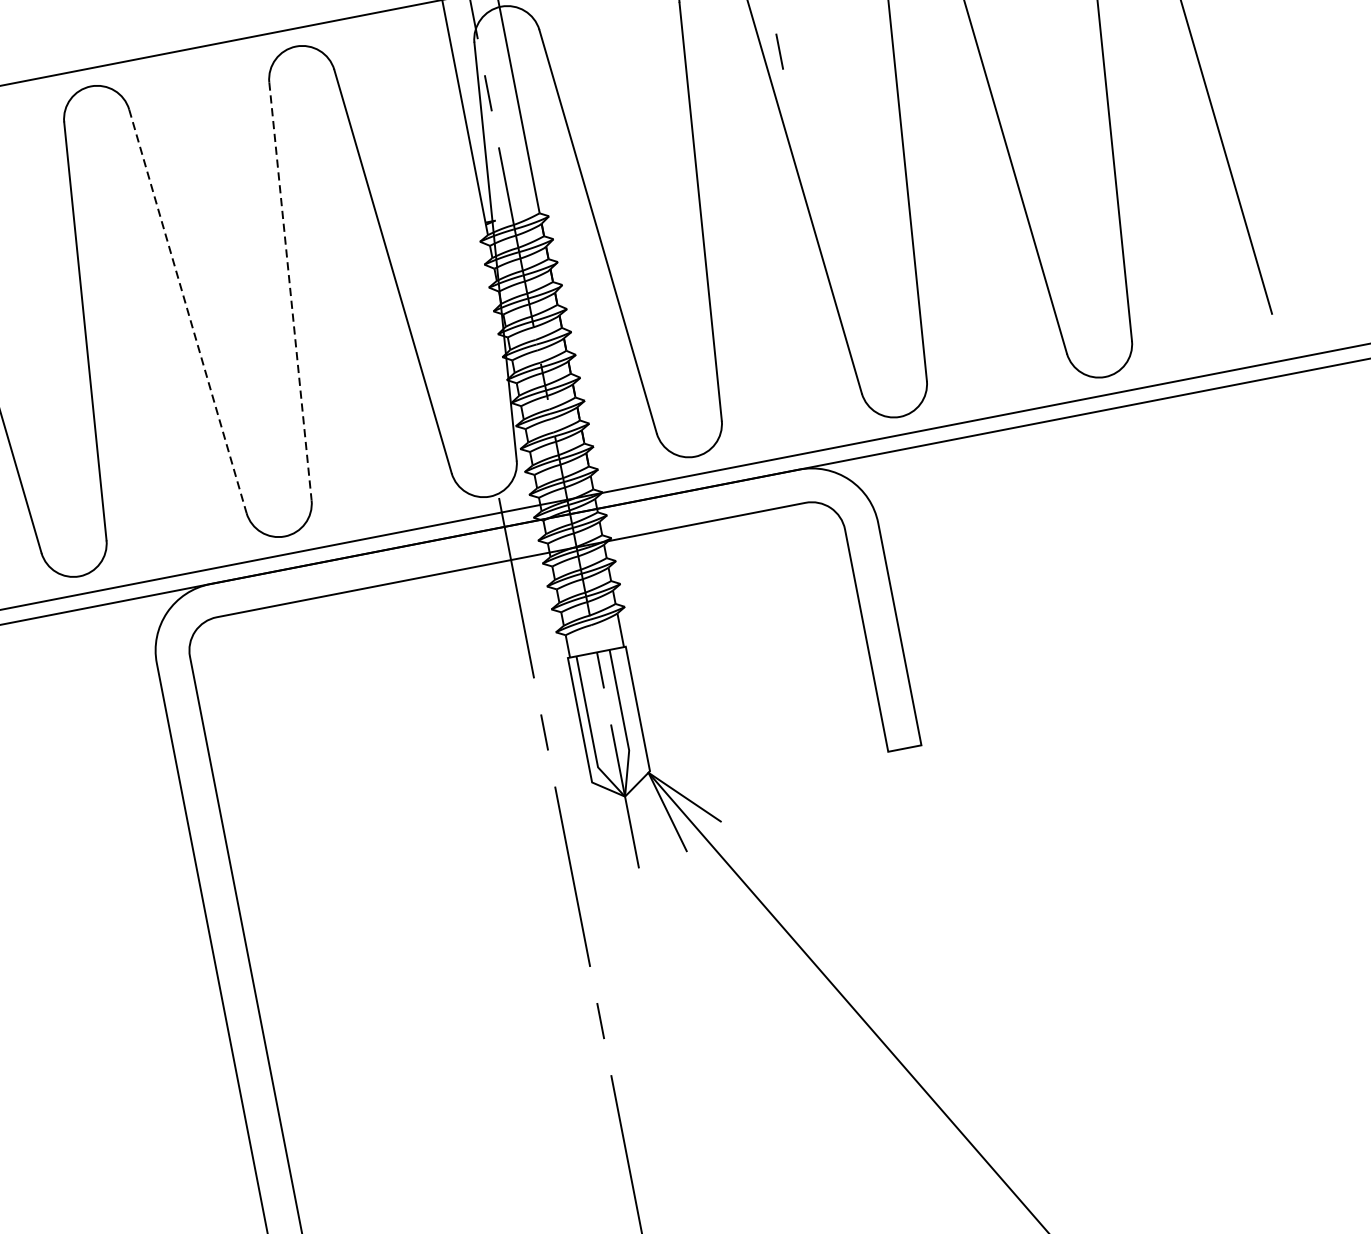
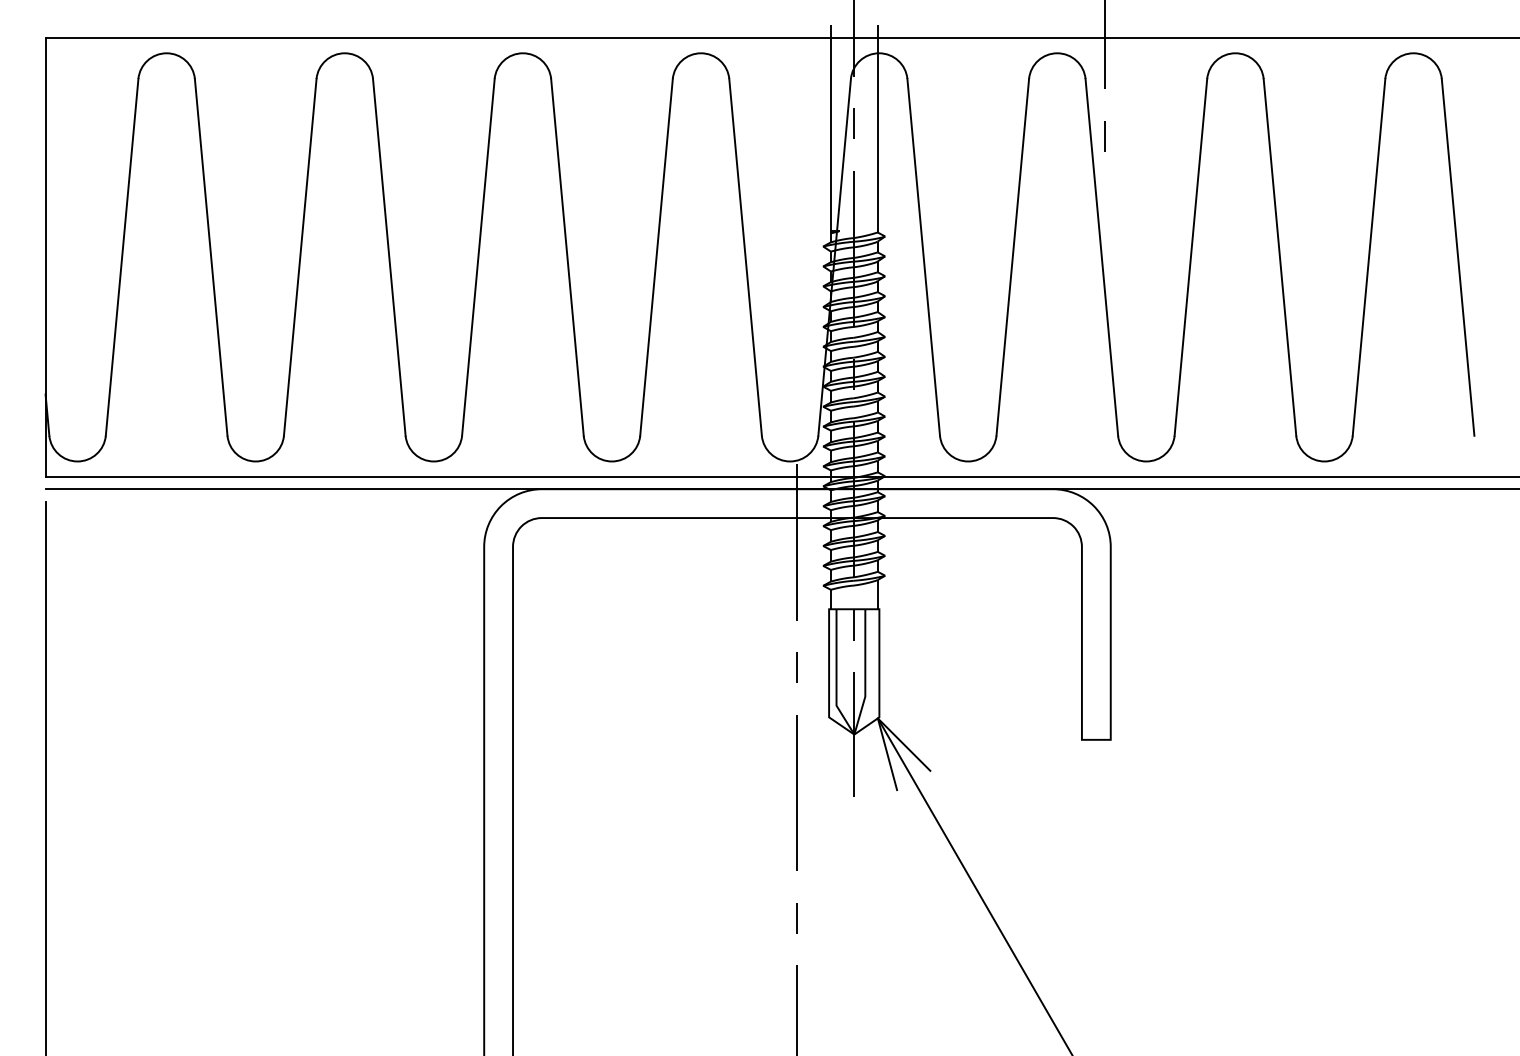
line: (290, 291) -> (656, 257), dashed -> solid
line: (188, 311) -> (567, 257), dashed -> solid

